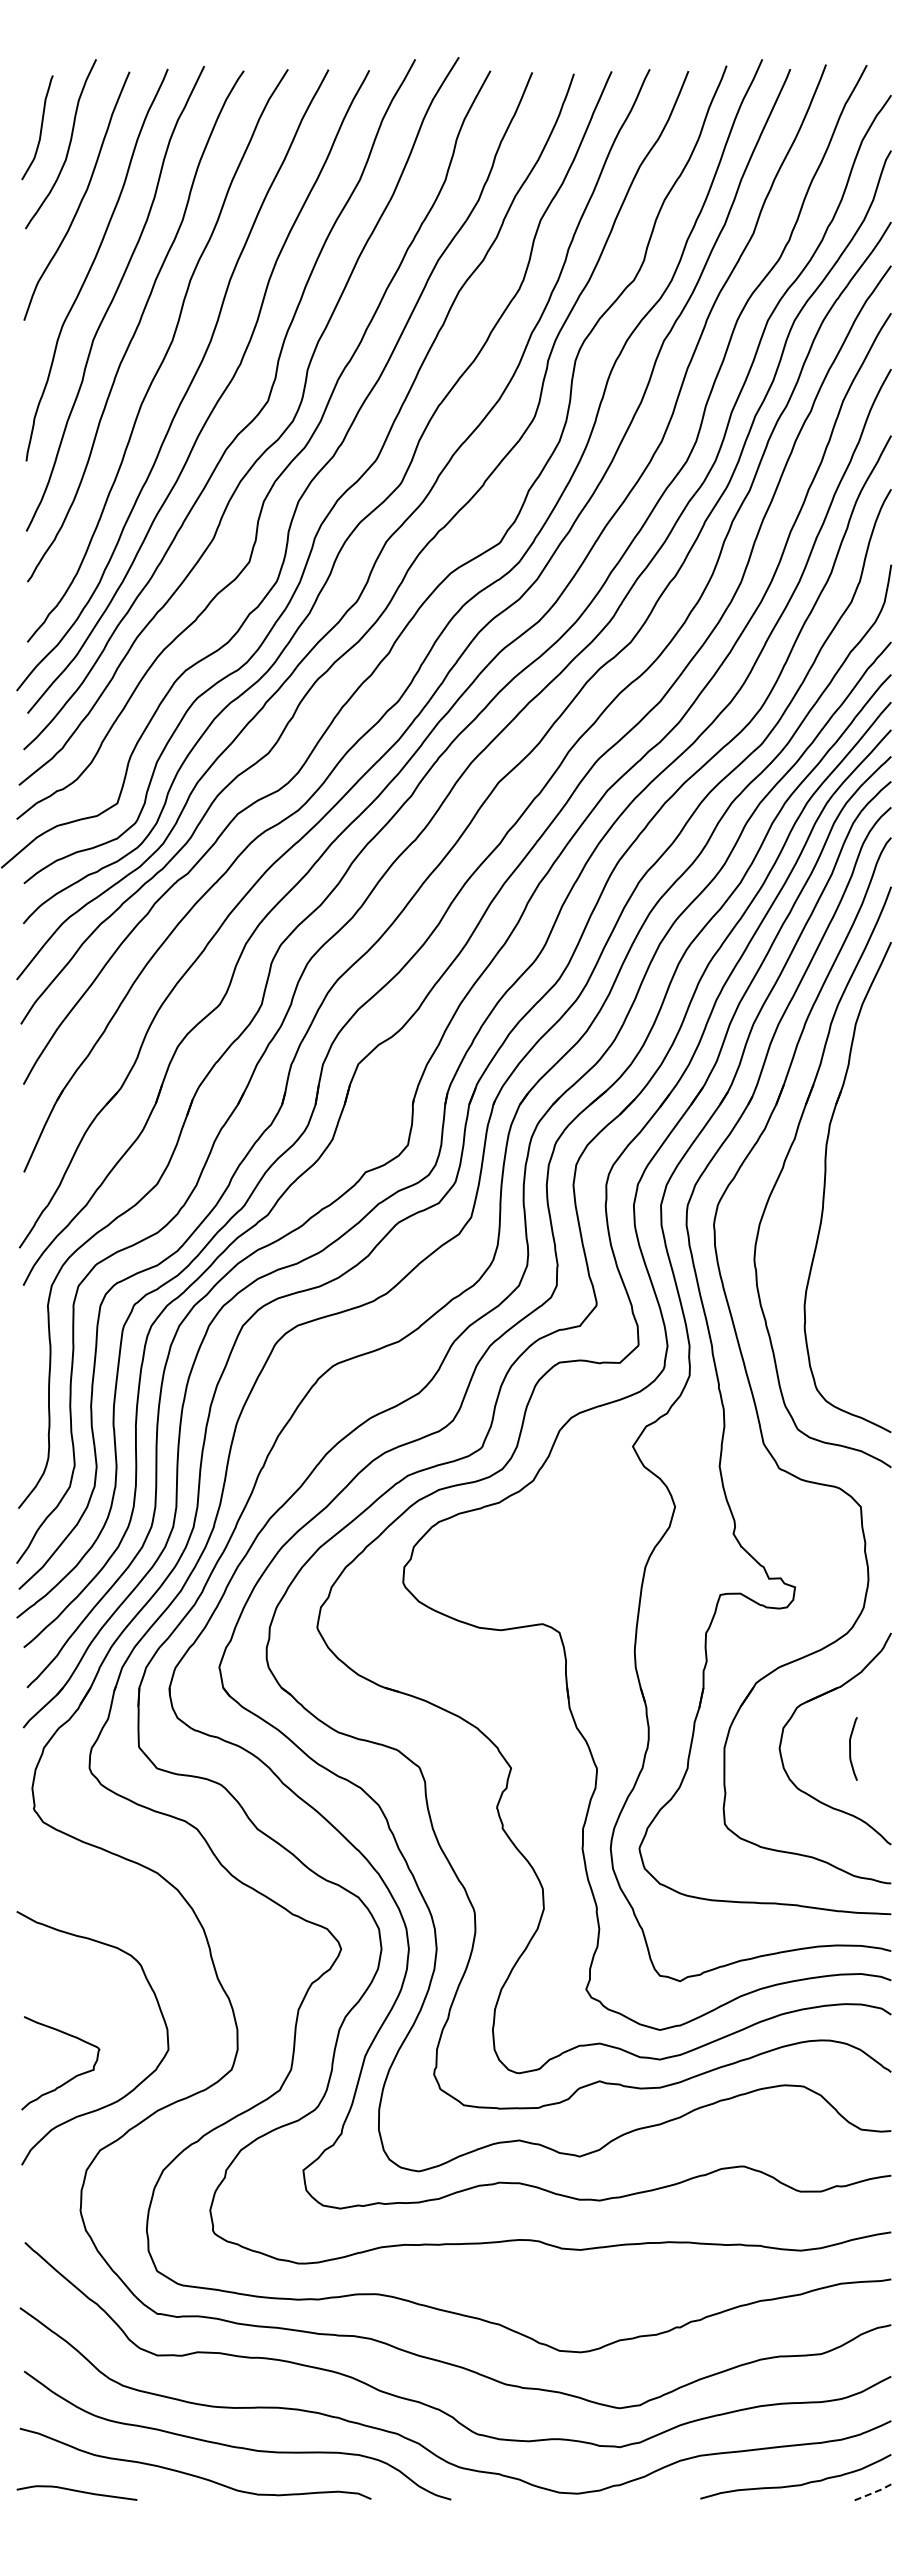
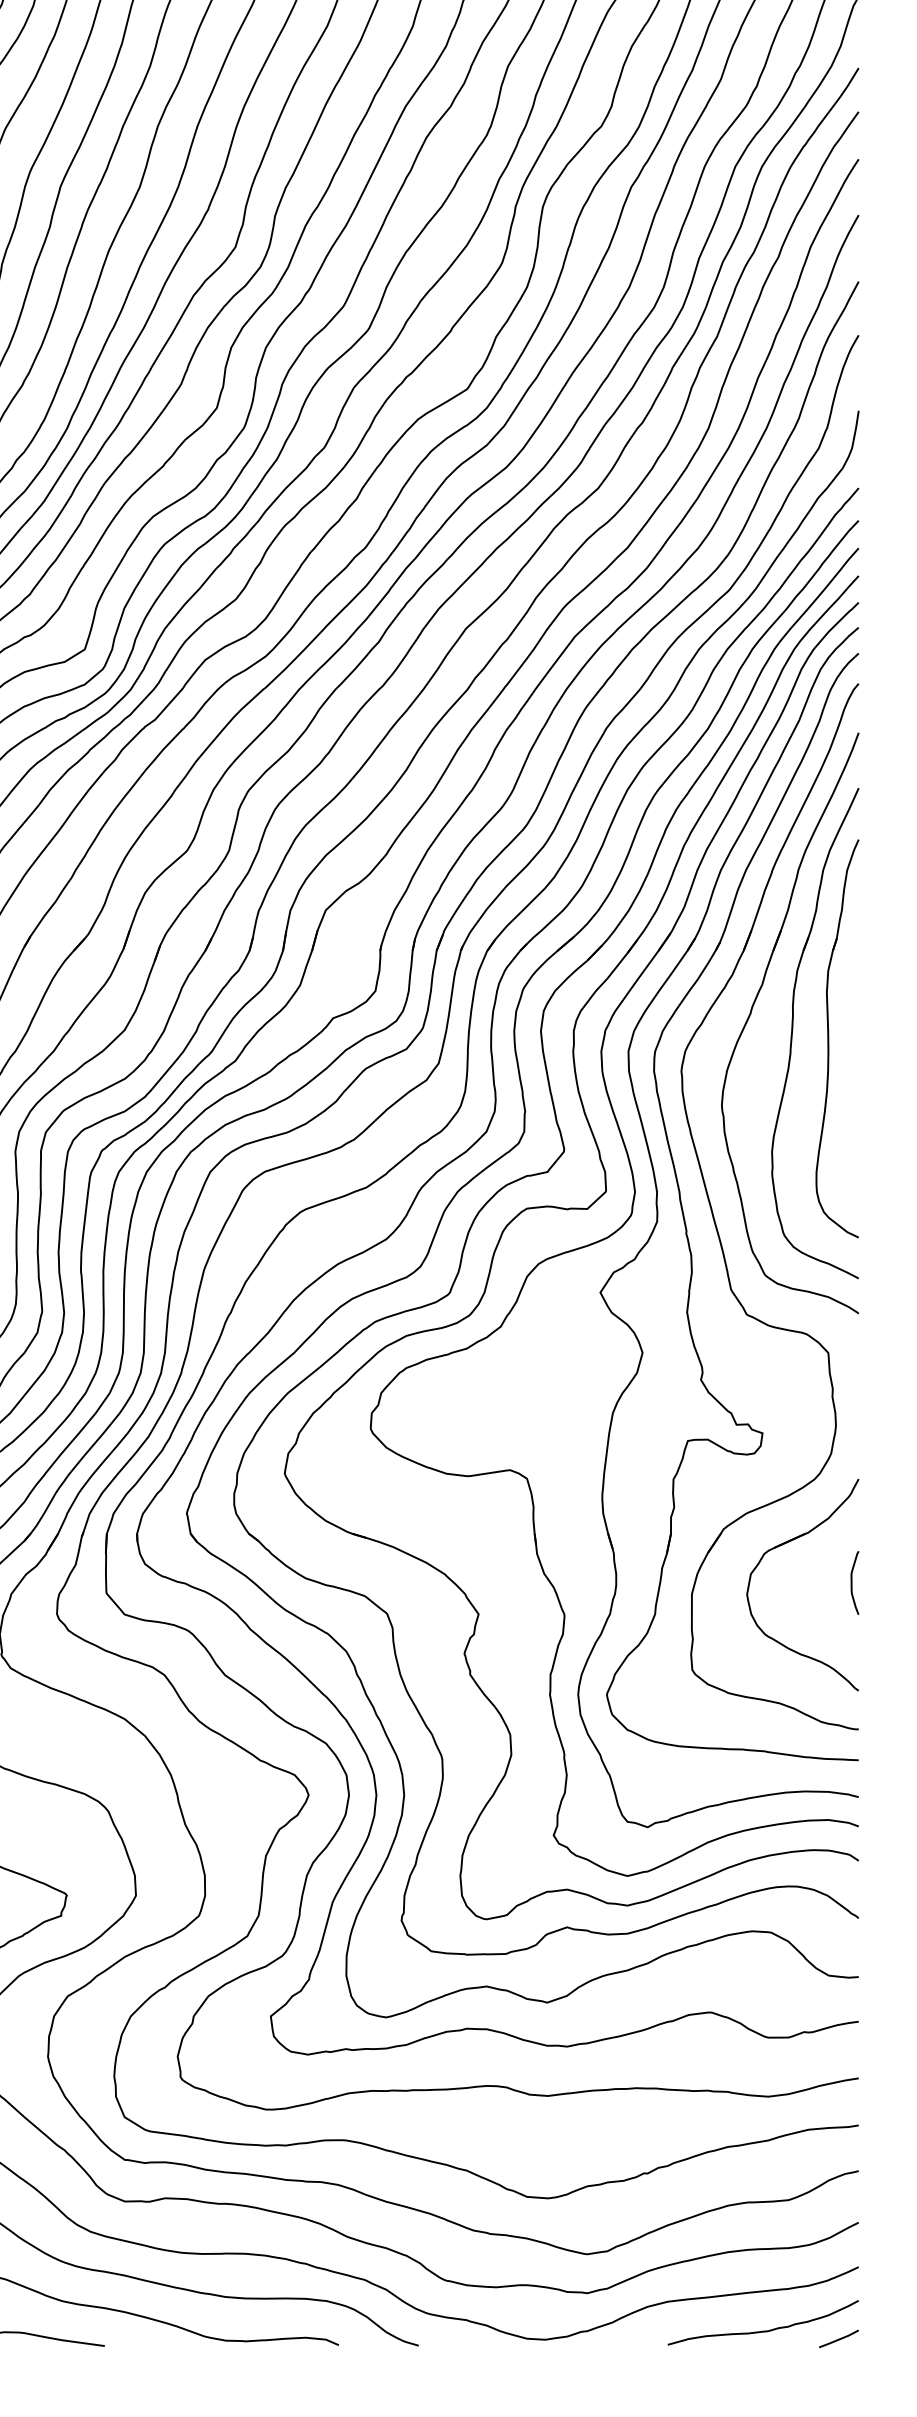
part: (861, 1192) -> (828, 1038), added
curve: (850, 1748) -> (851, 1582), moved
line: (871, 2493) -> (838, 2339), dashed -> solid

